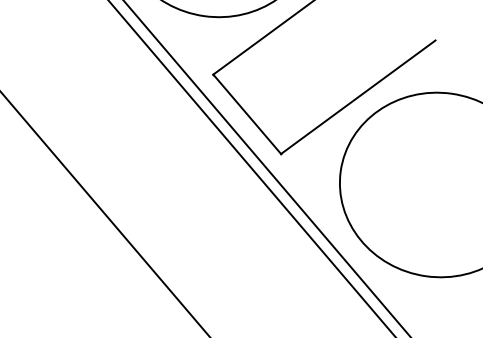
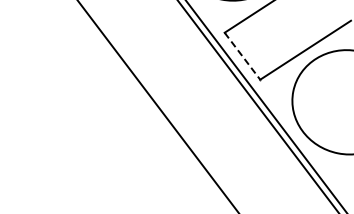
line: (247, 114) -> (242, 56), solid -> dashed

